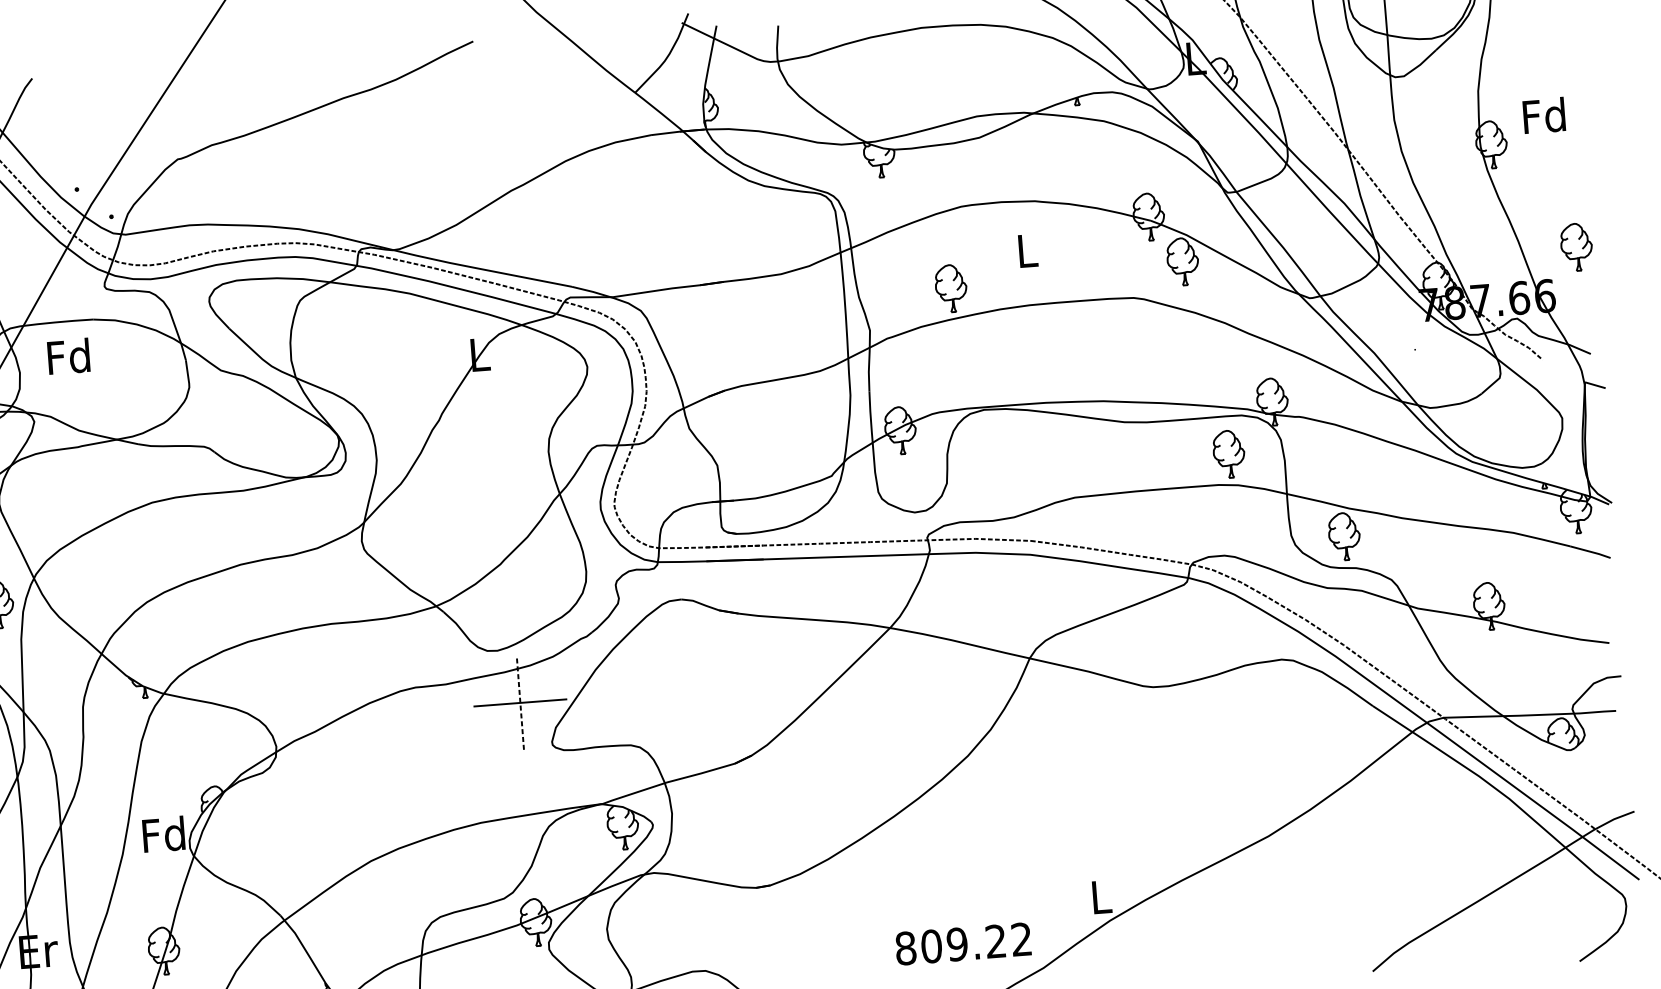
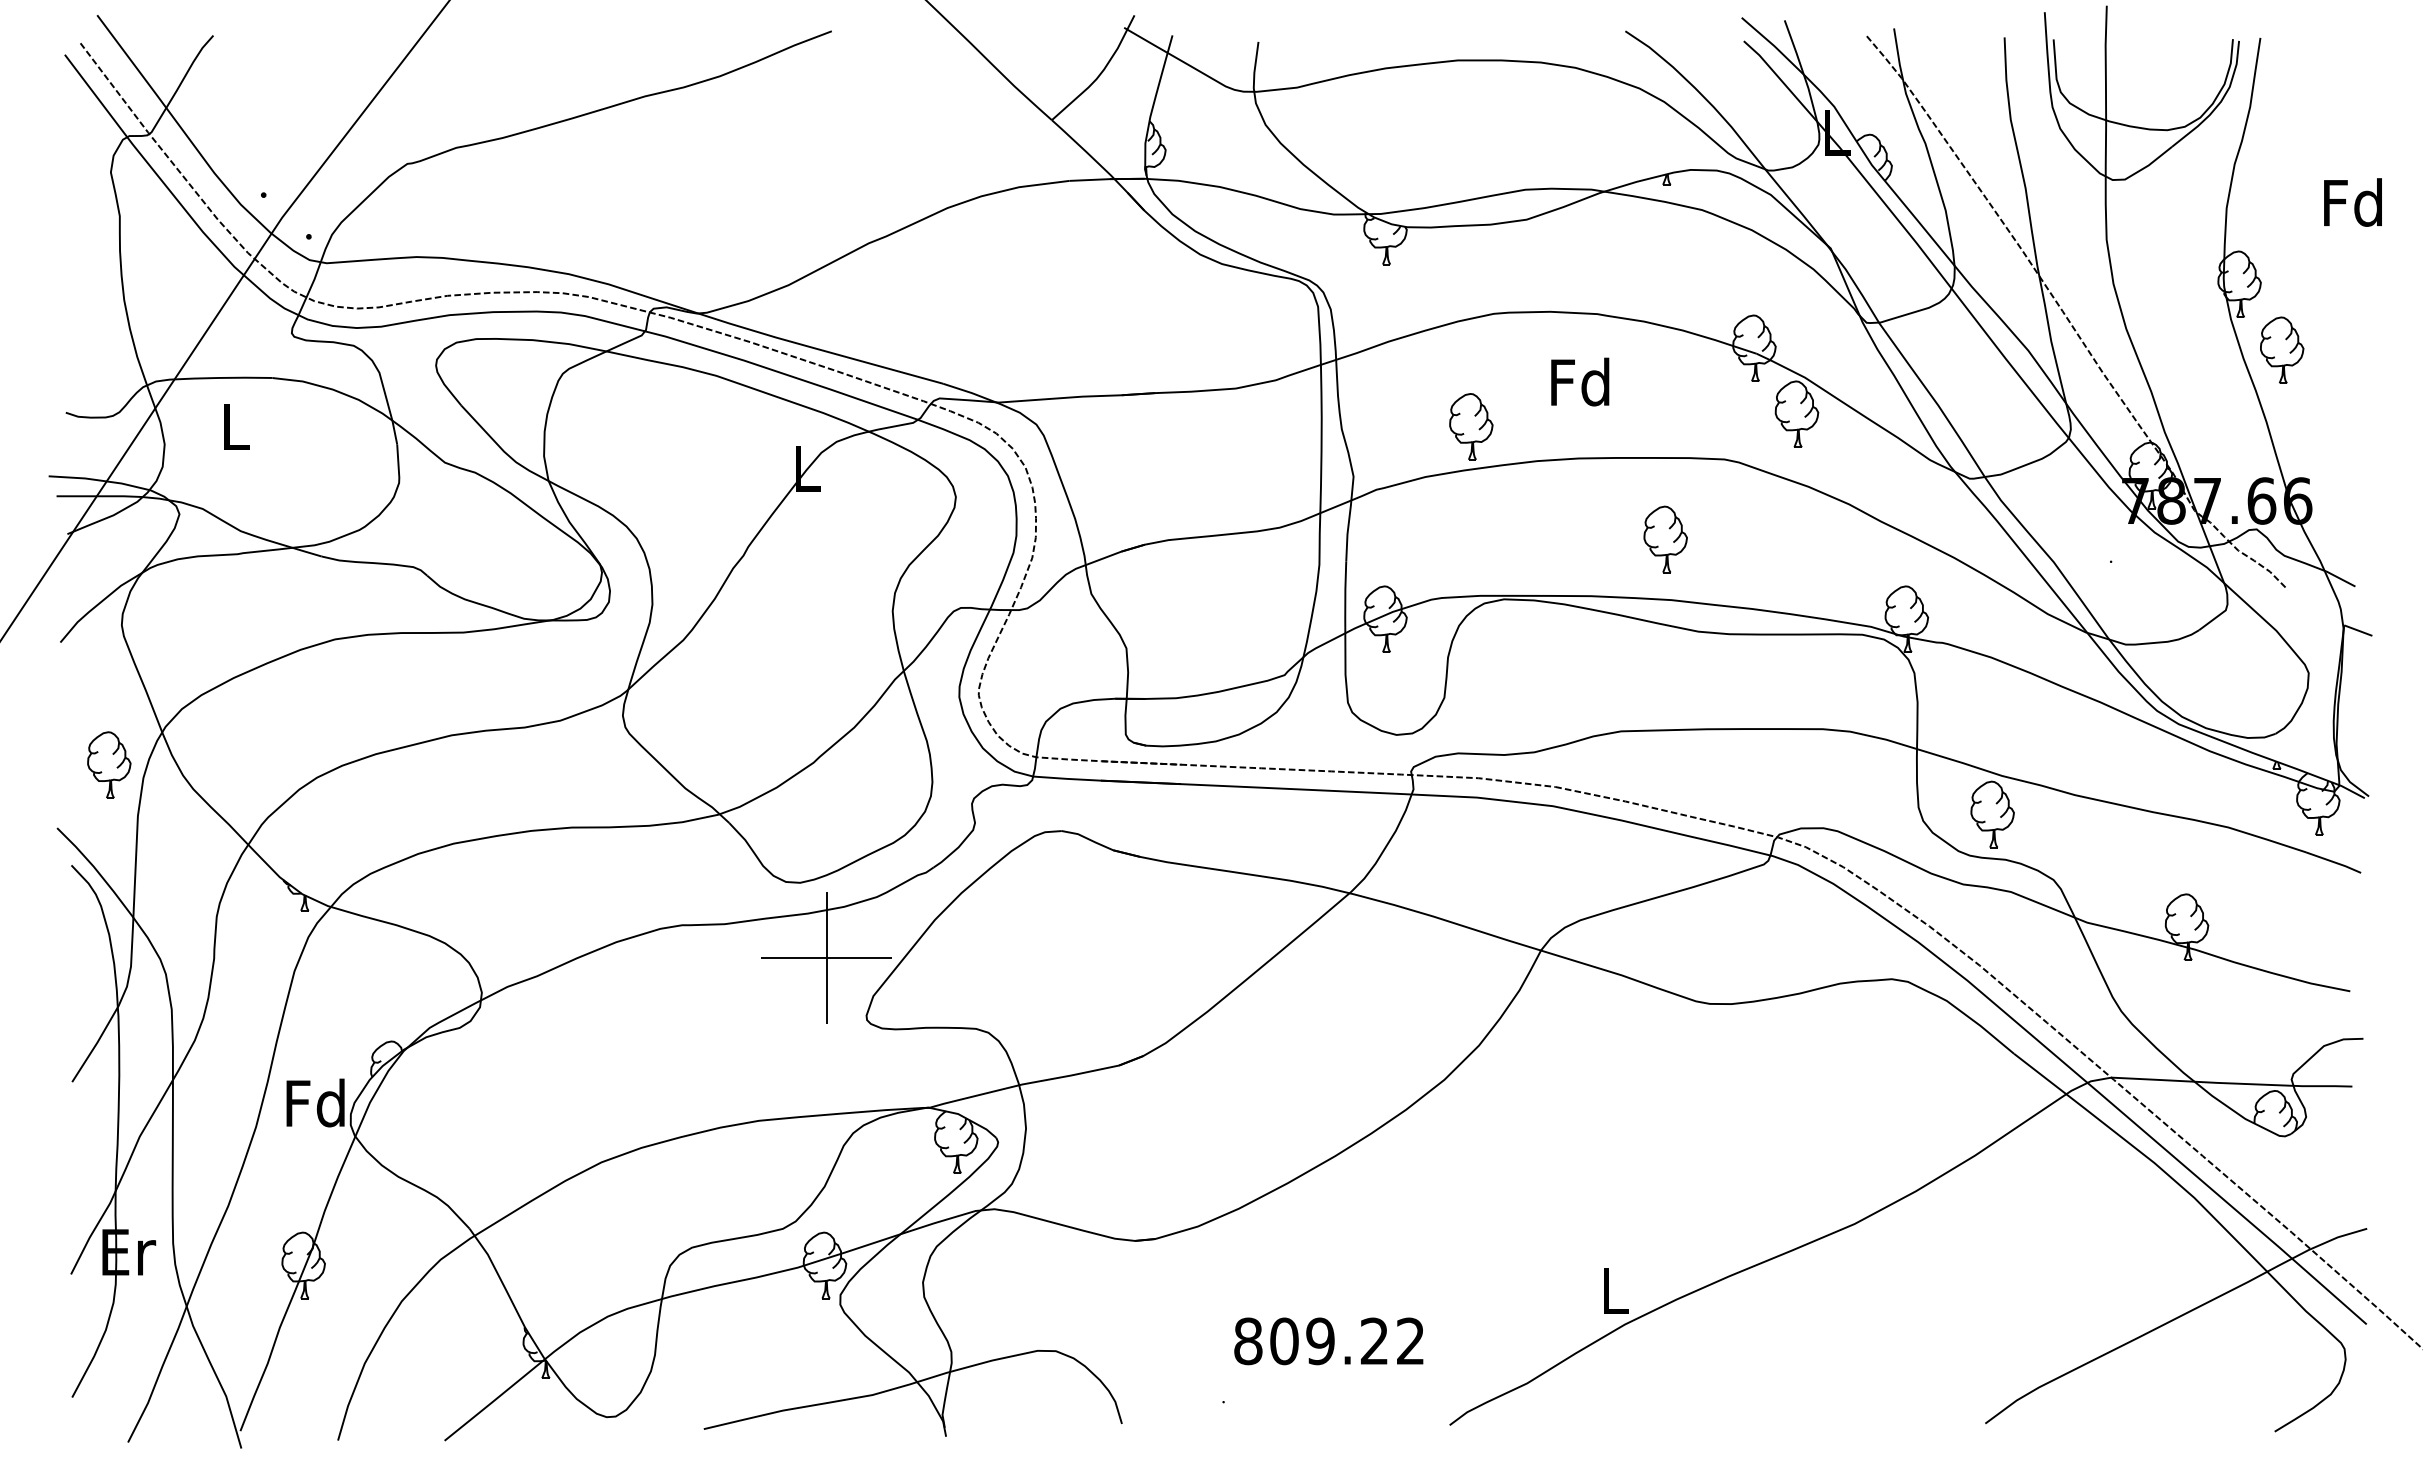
text: (1543, 115) -> (2352, 202), moved
part: (1576, 246) -> (2282, 349), moved
text: (1026, 250) -> (1580, 381), L -> Fd
text: (68, 356) -> (234, 426), Fd -> L
part: (1228, 454) -> (1665, 539), moved
line: (520, 702) -> (826, 957), dashed -> solid
text: (963, 944) -> (1328, 1341), moved

